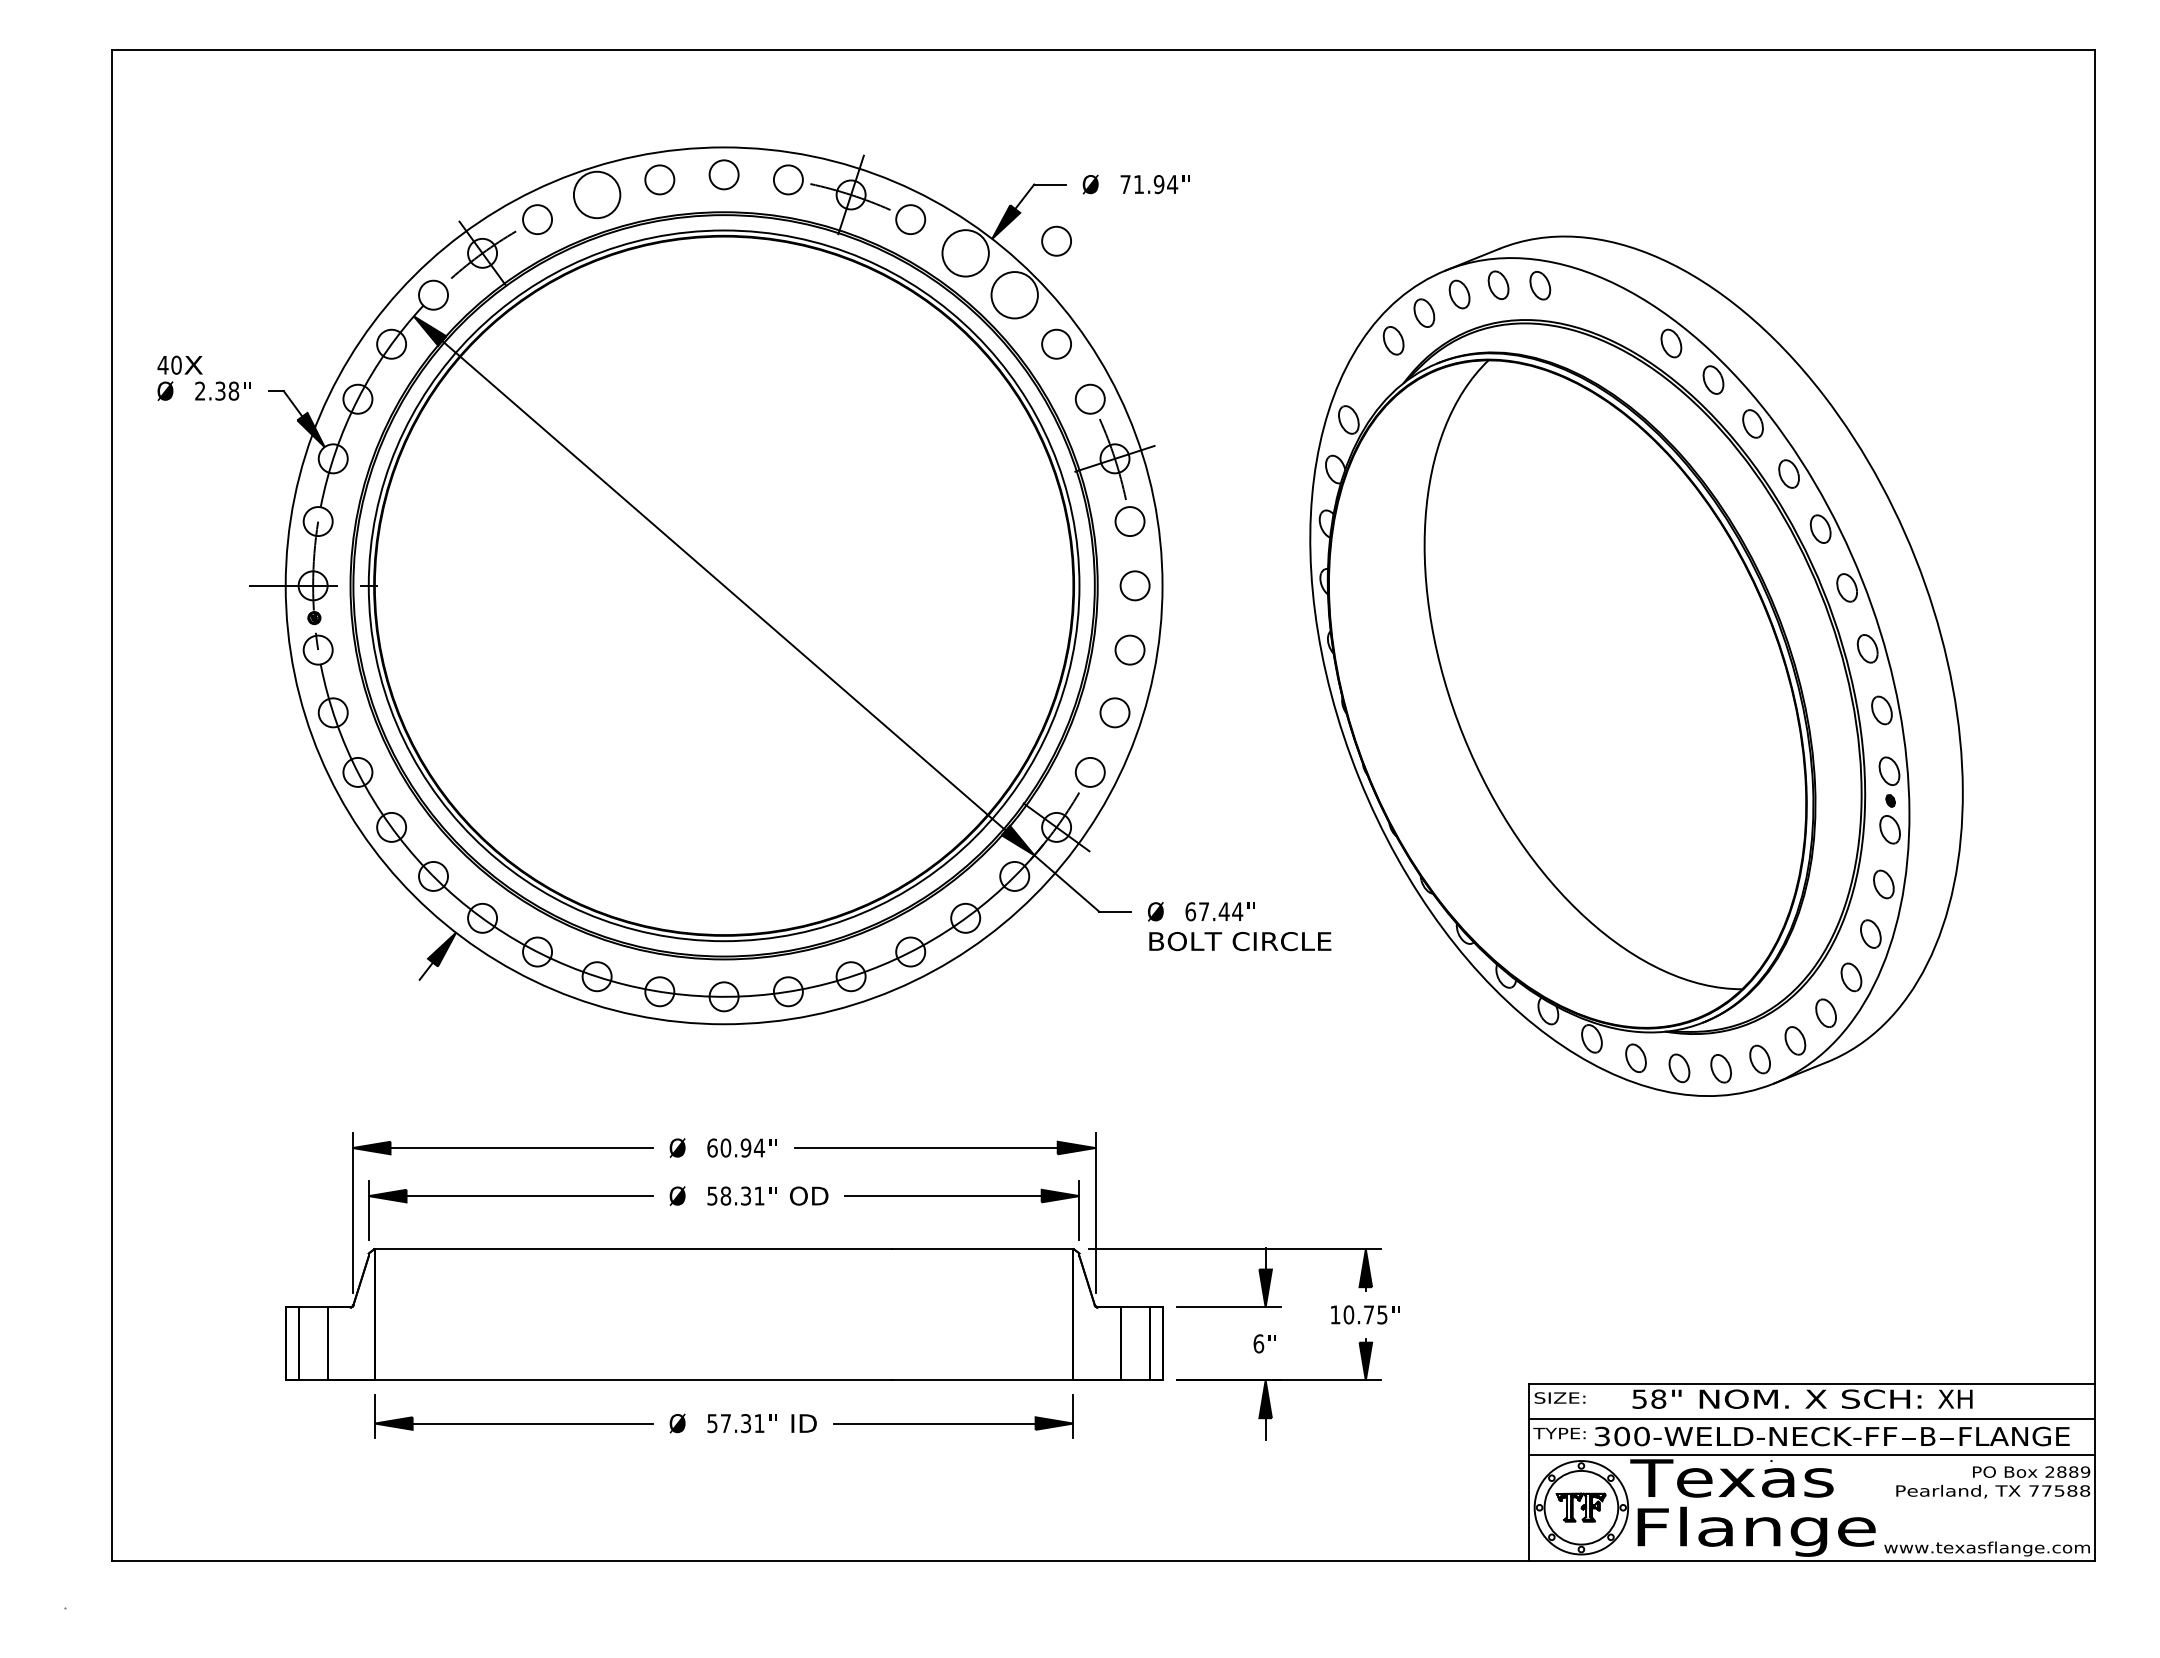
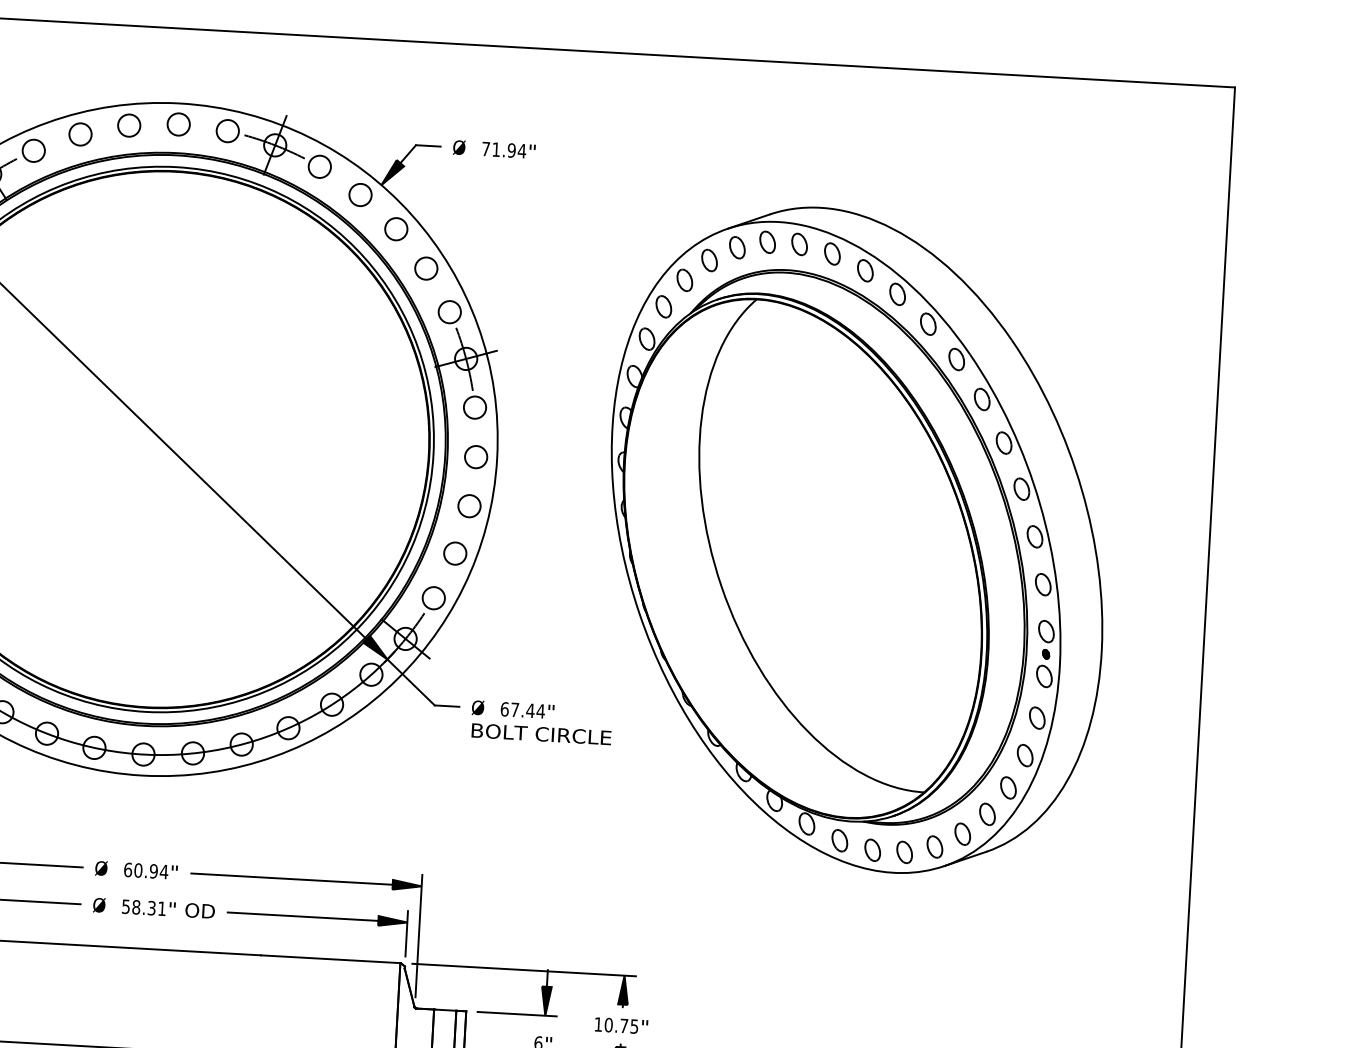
circle: (596, 194) -> (80, 134), size x0.62
circle: (1056, 240) -> (430, 189), removed
circle: (965, 252) -> (360, 194), size x0.62
circle: (1014, 294) -> (396, 228), size x0.62
part: (1583, 295) -> (832, 253), added
part: (1627, 314) -> (865, 270), added
part: (1368, 376) -> (664, 306), added

